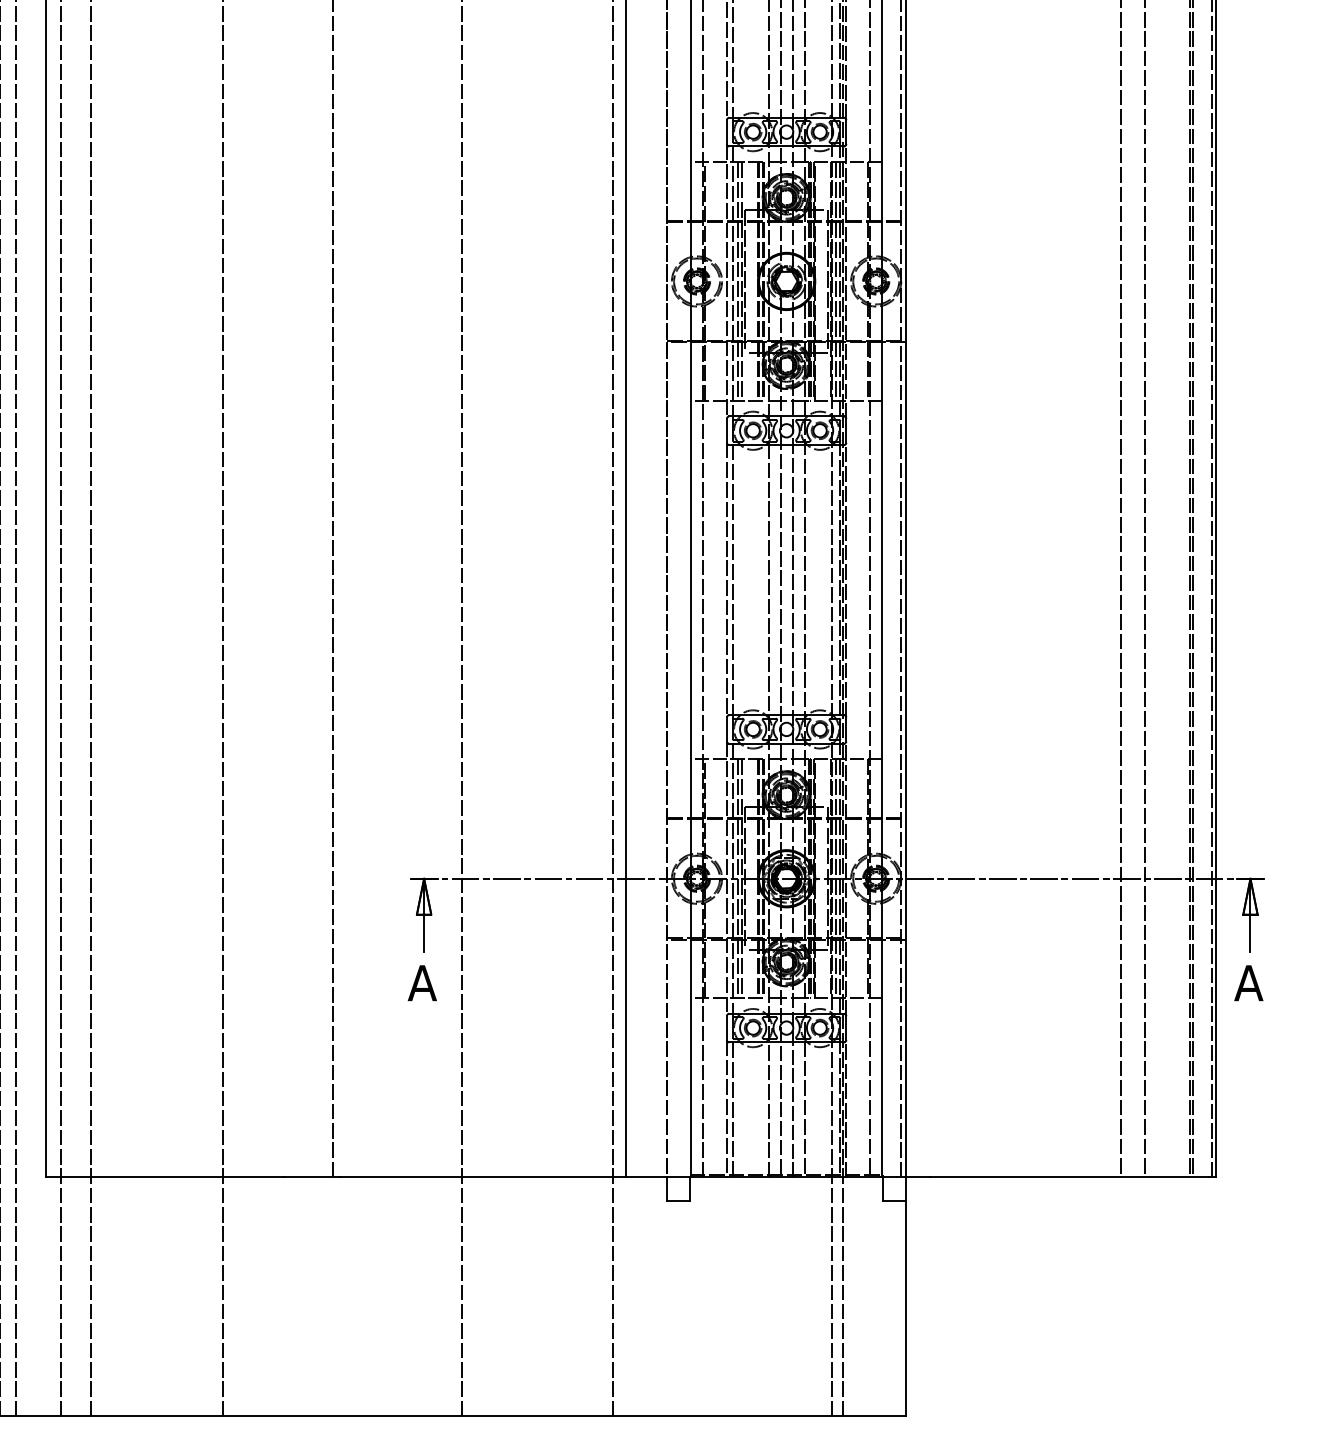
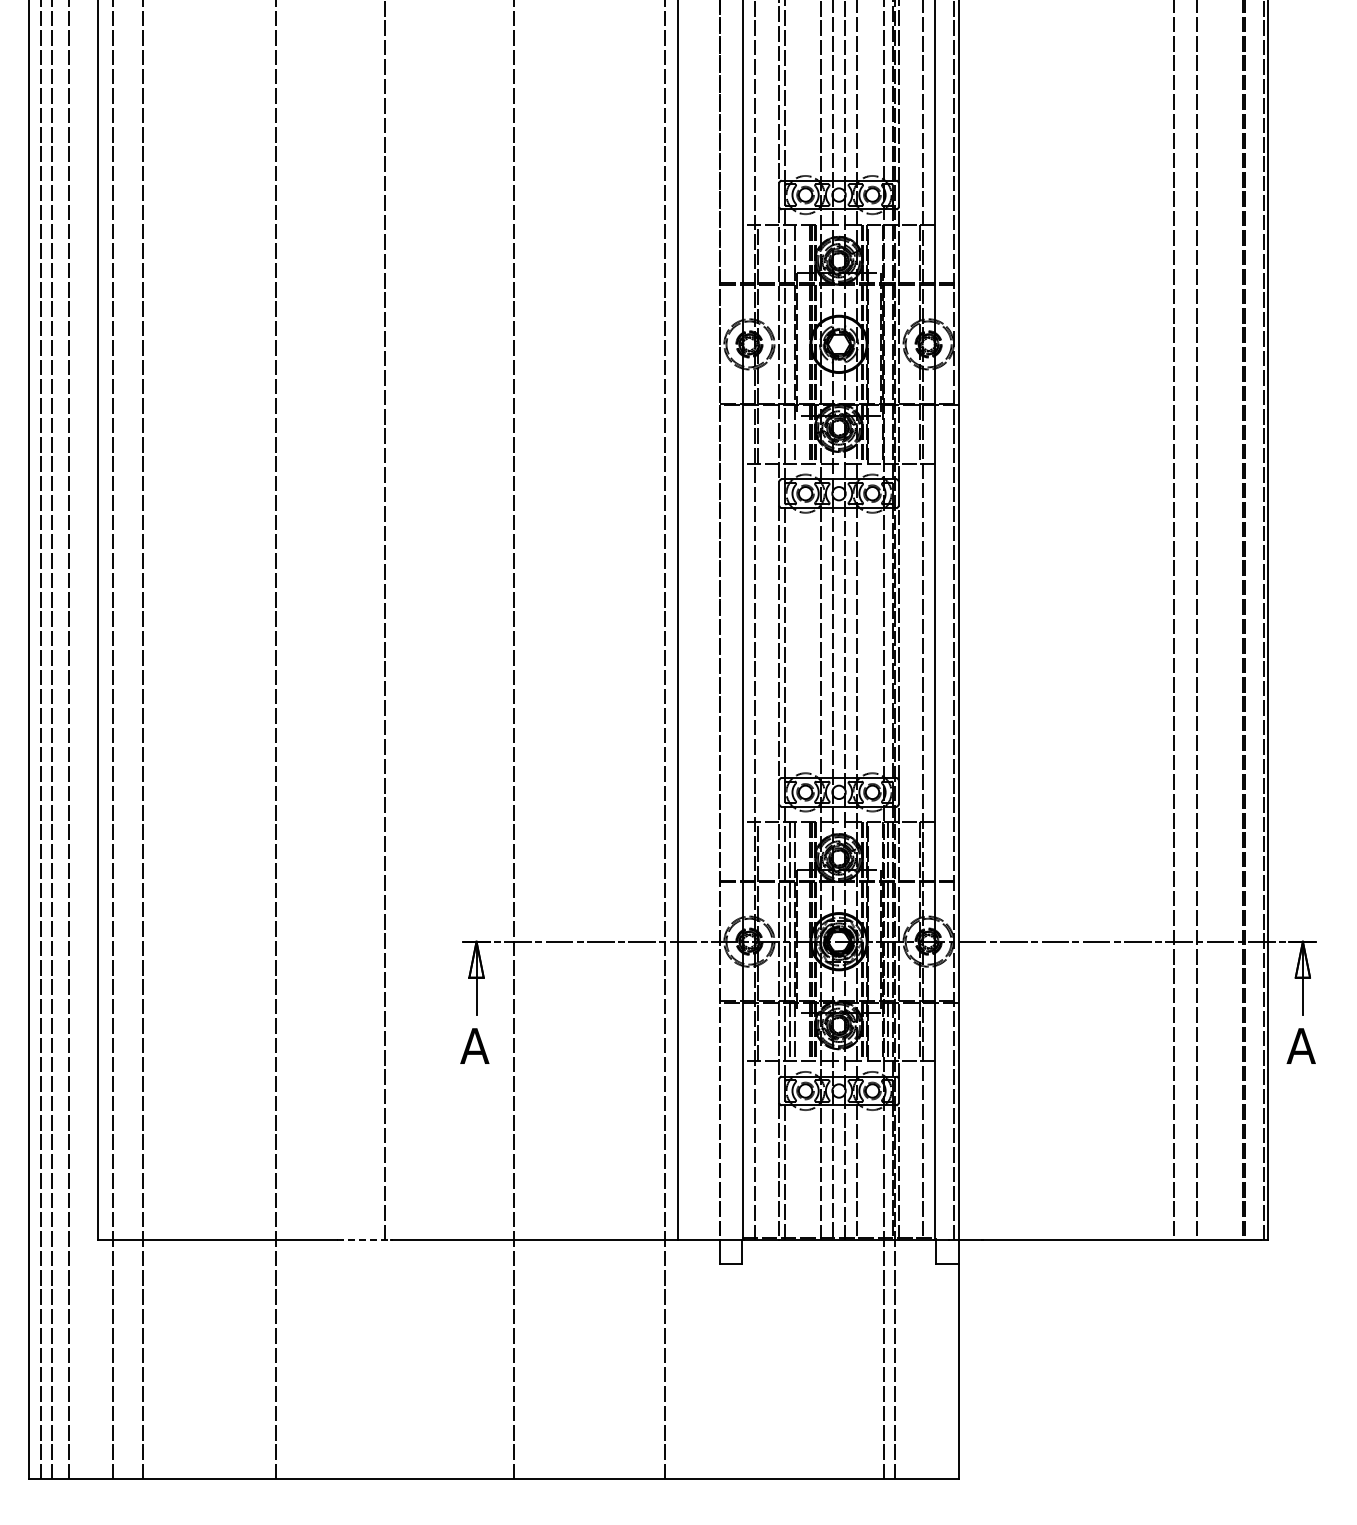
line: (738, 280) -> (790, 343), removed
line: (836, 280) -> (888, 343), removed
line: (312, 1177) -> (364, 1240), solid -> dashed

